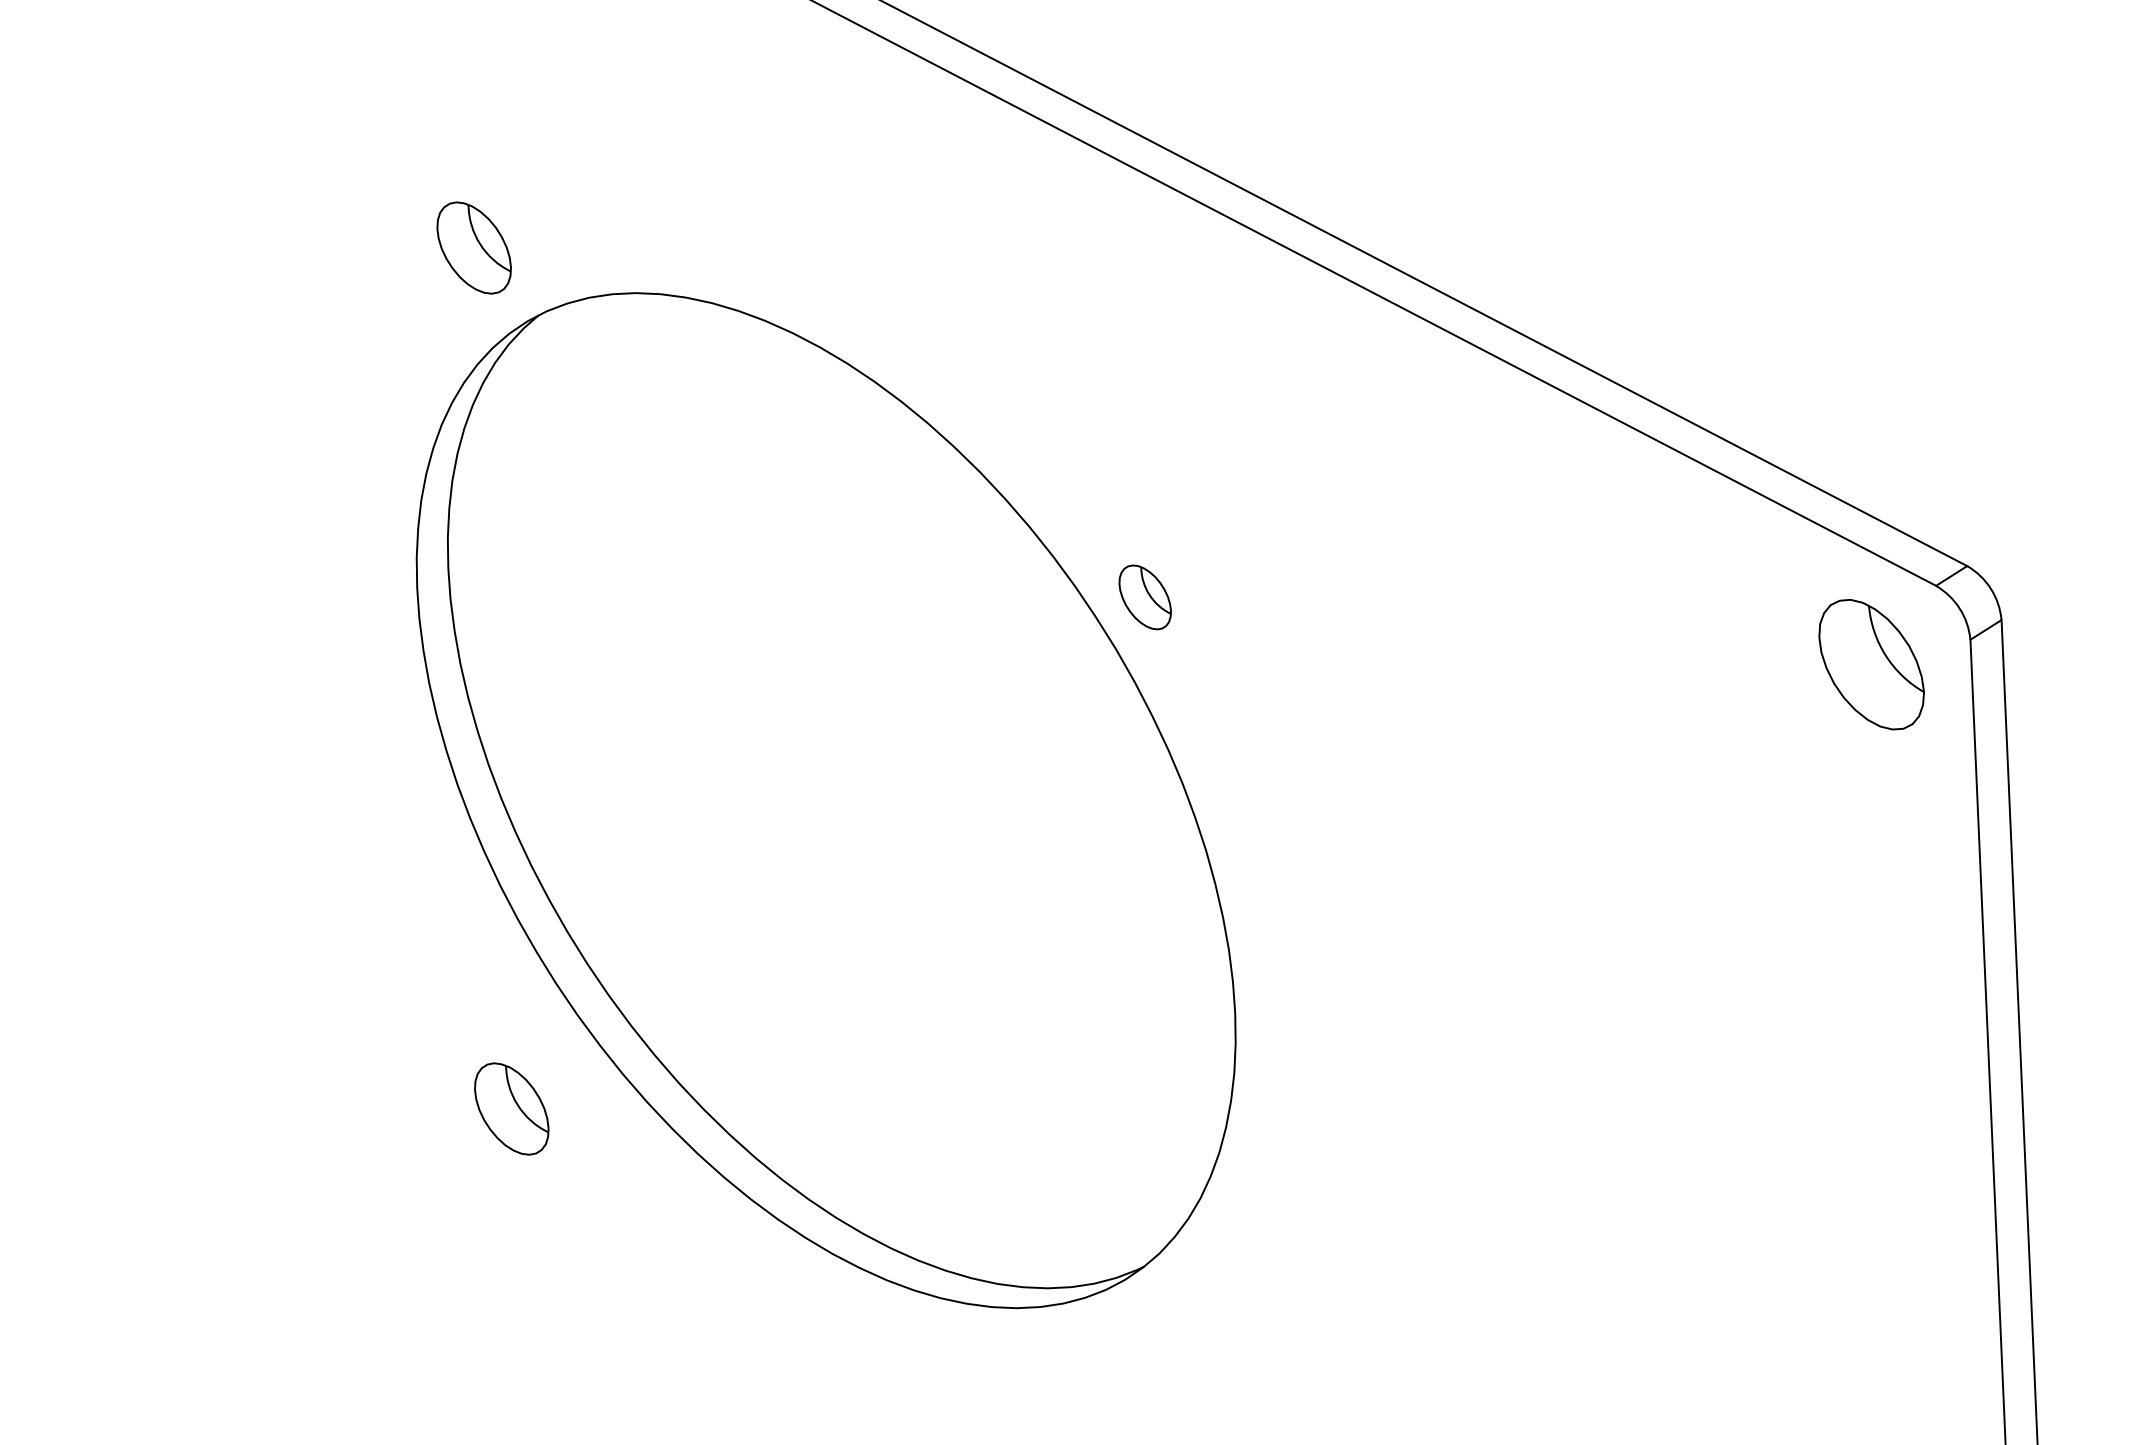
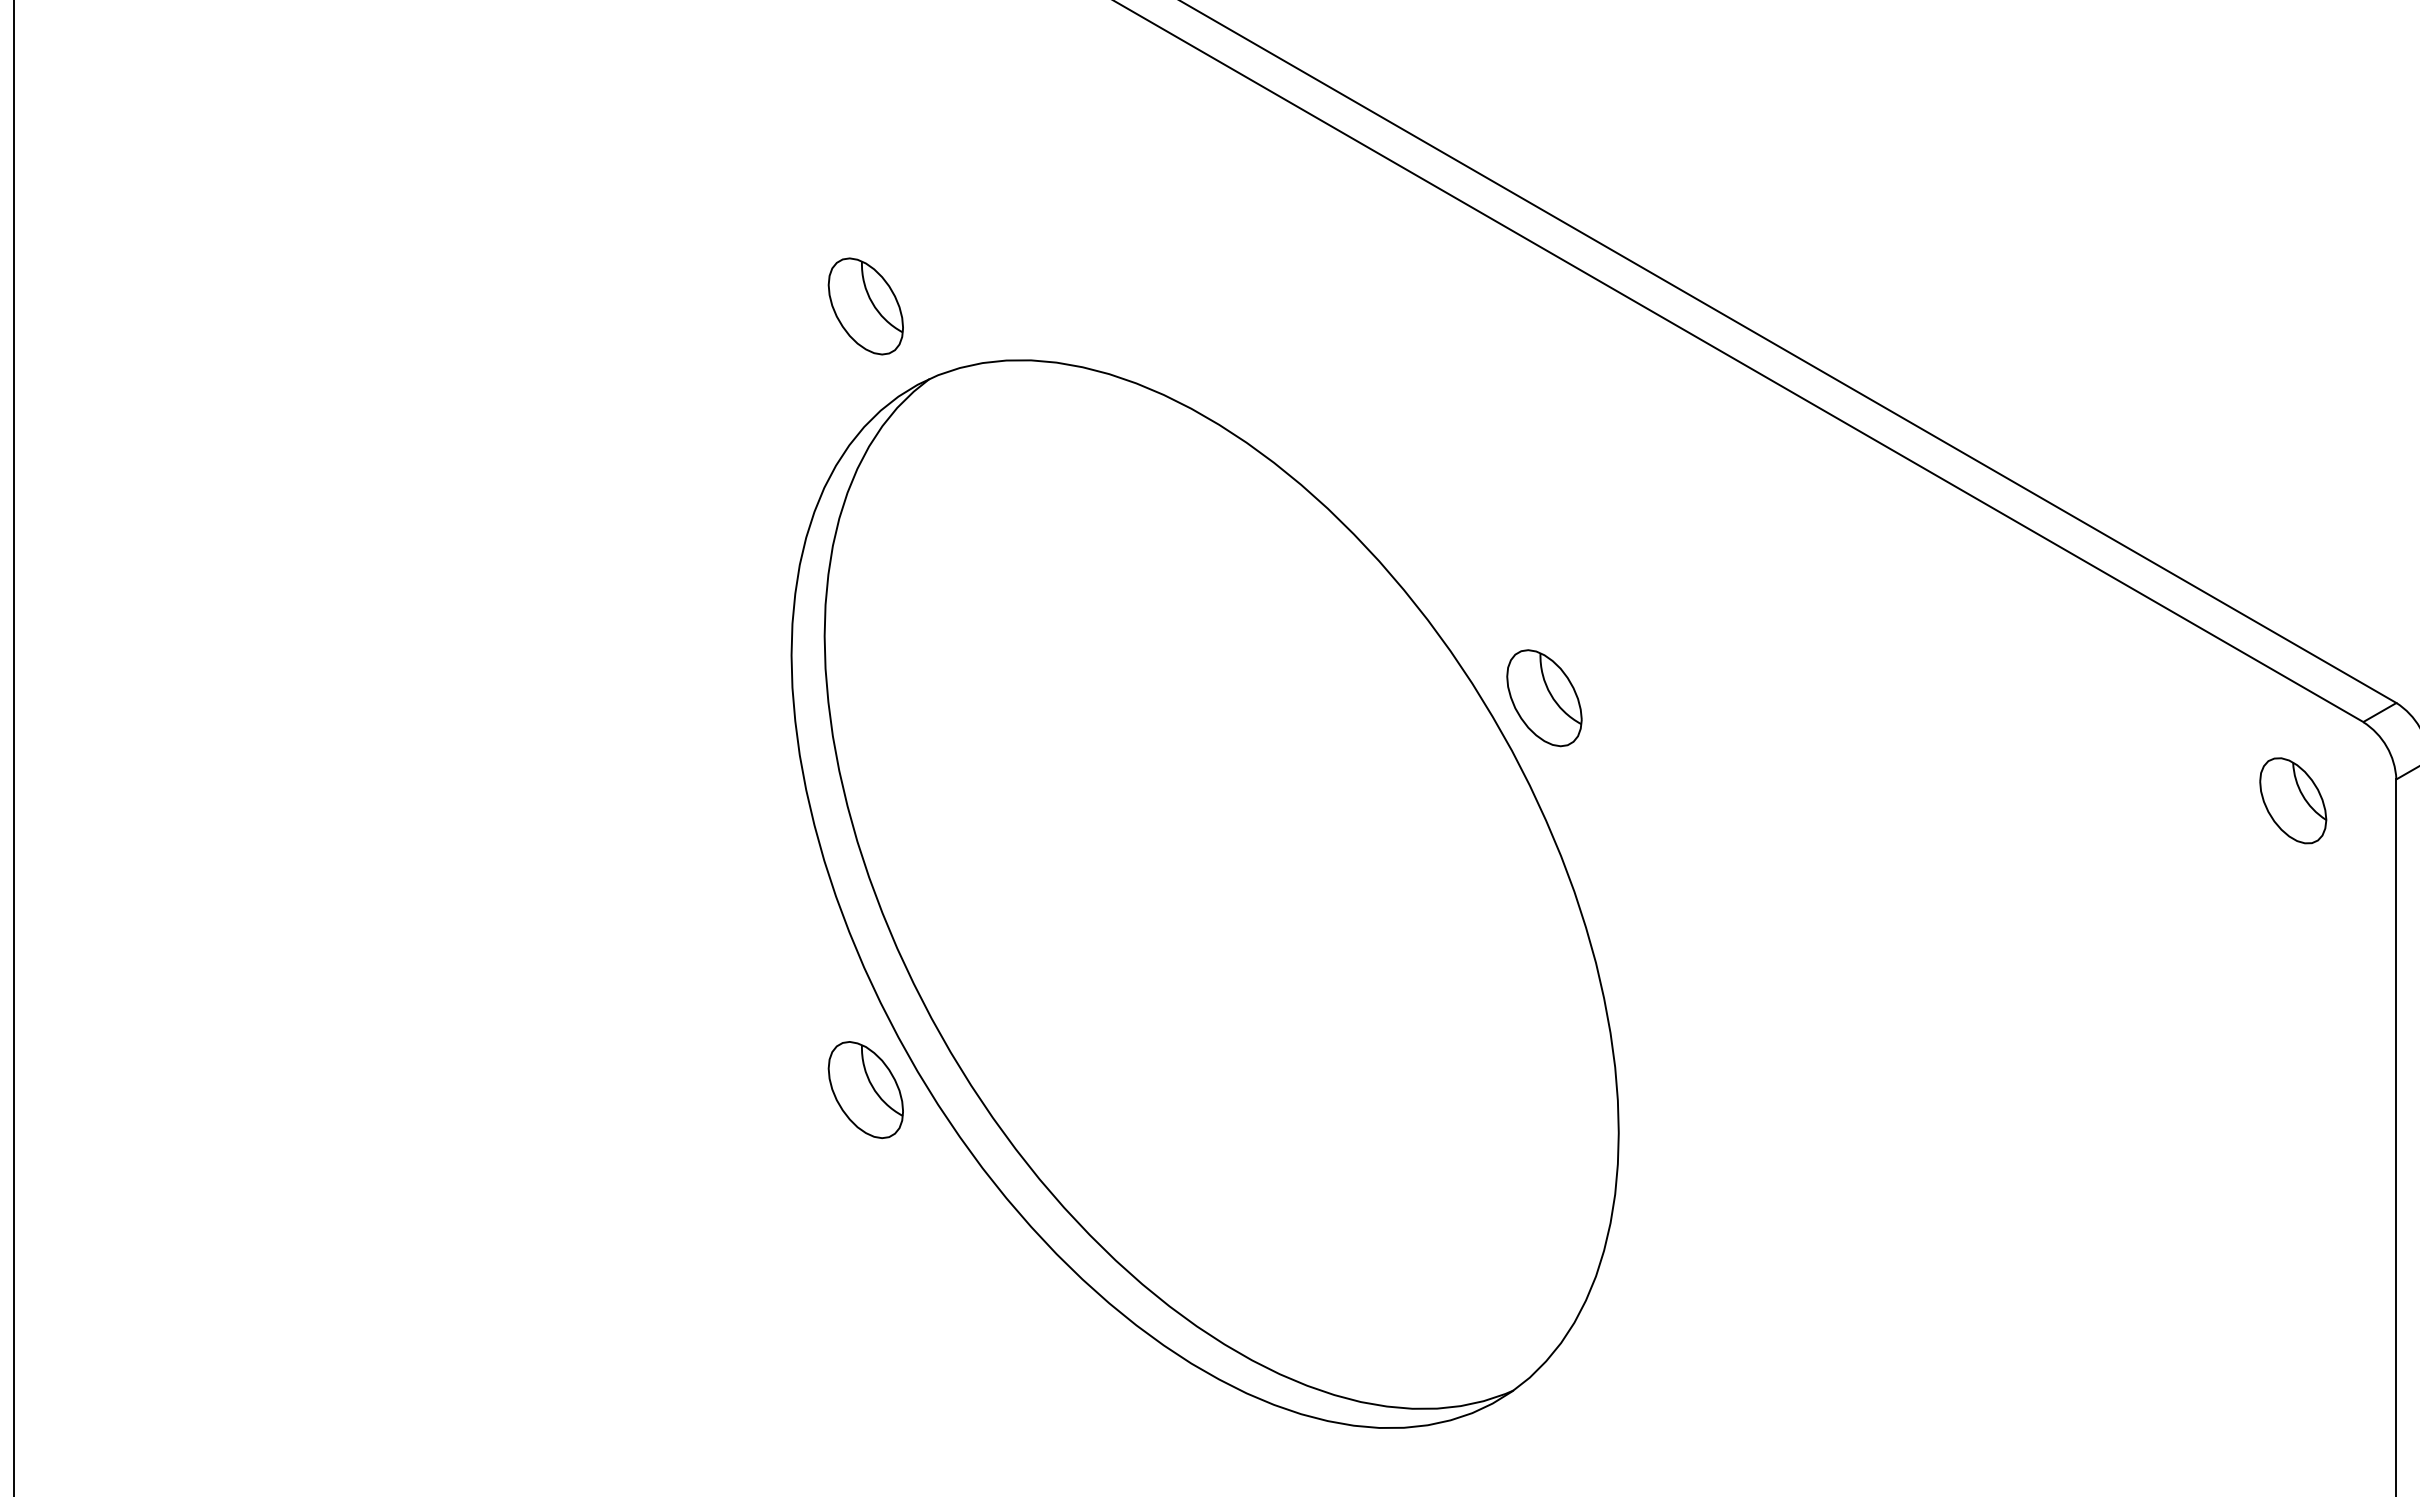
part: (1145, 597) -> (1544, 698), size x1.43
part: (1872, 664) -> (2293, 800), size x0.62
part: (511, 1108) -> (865, 1089), moved

